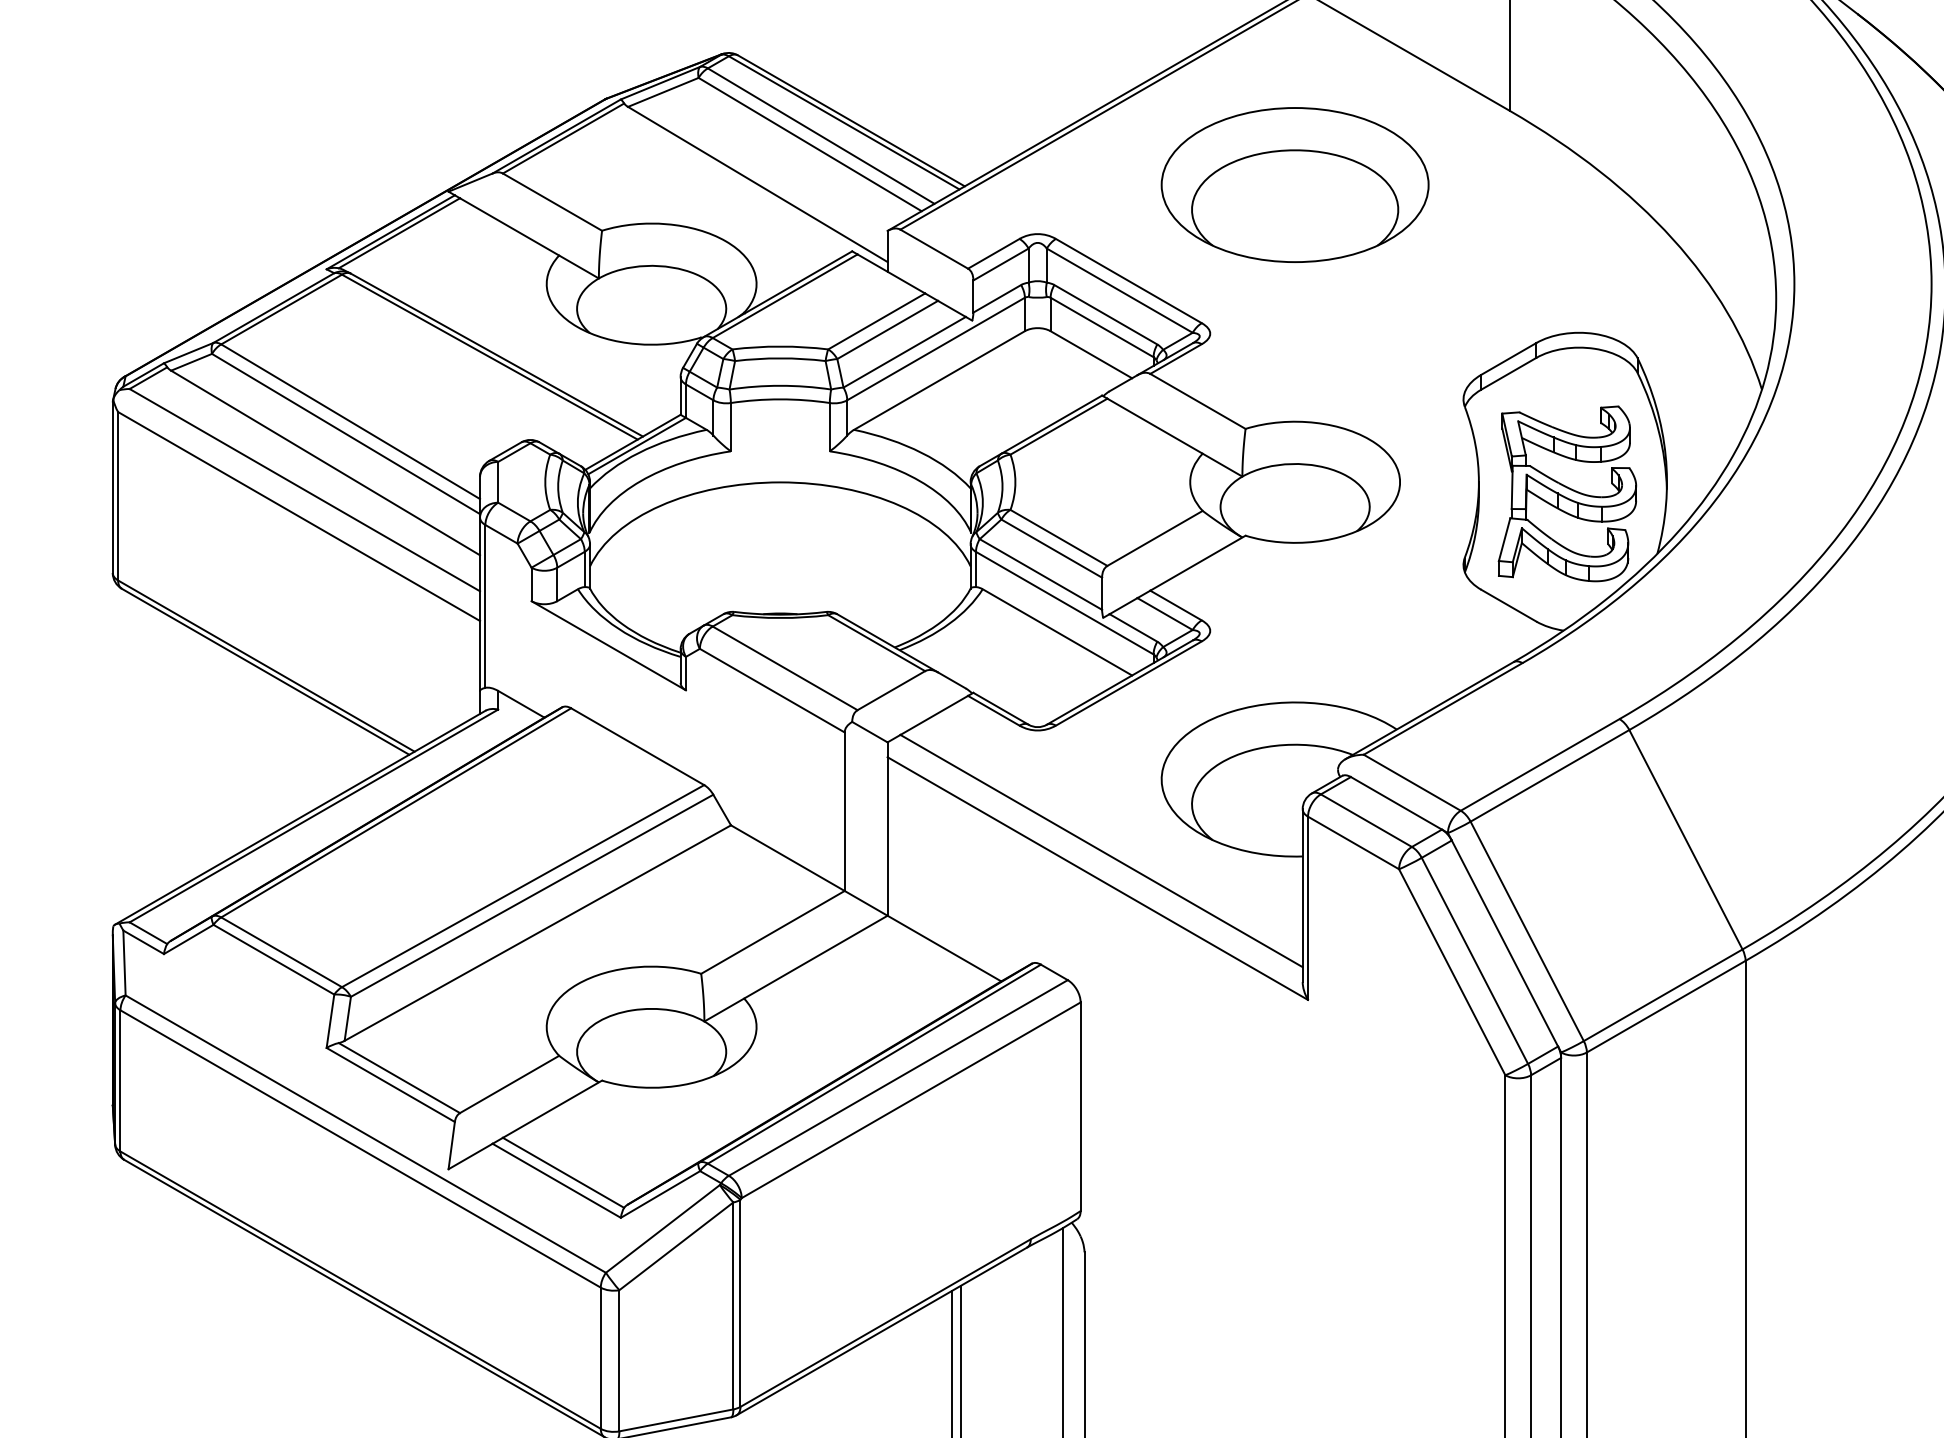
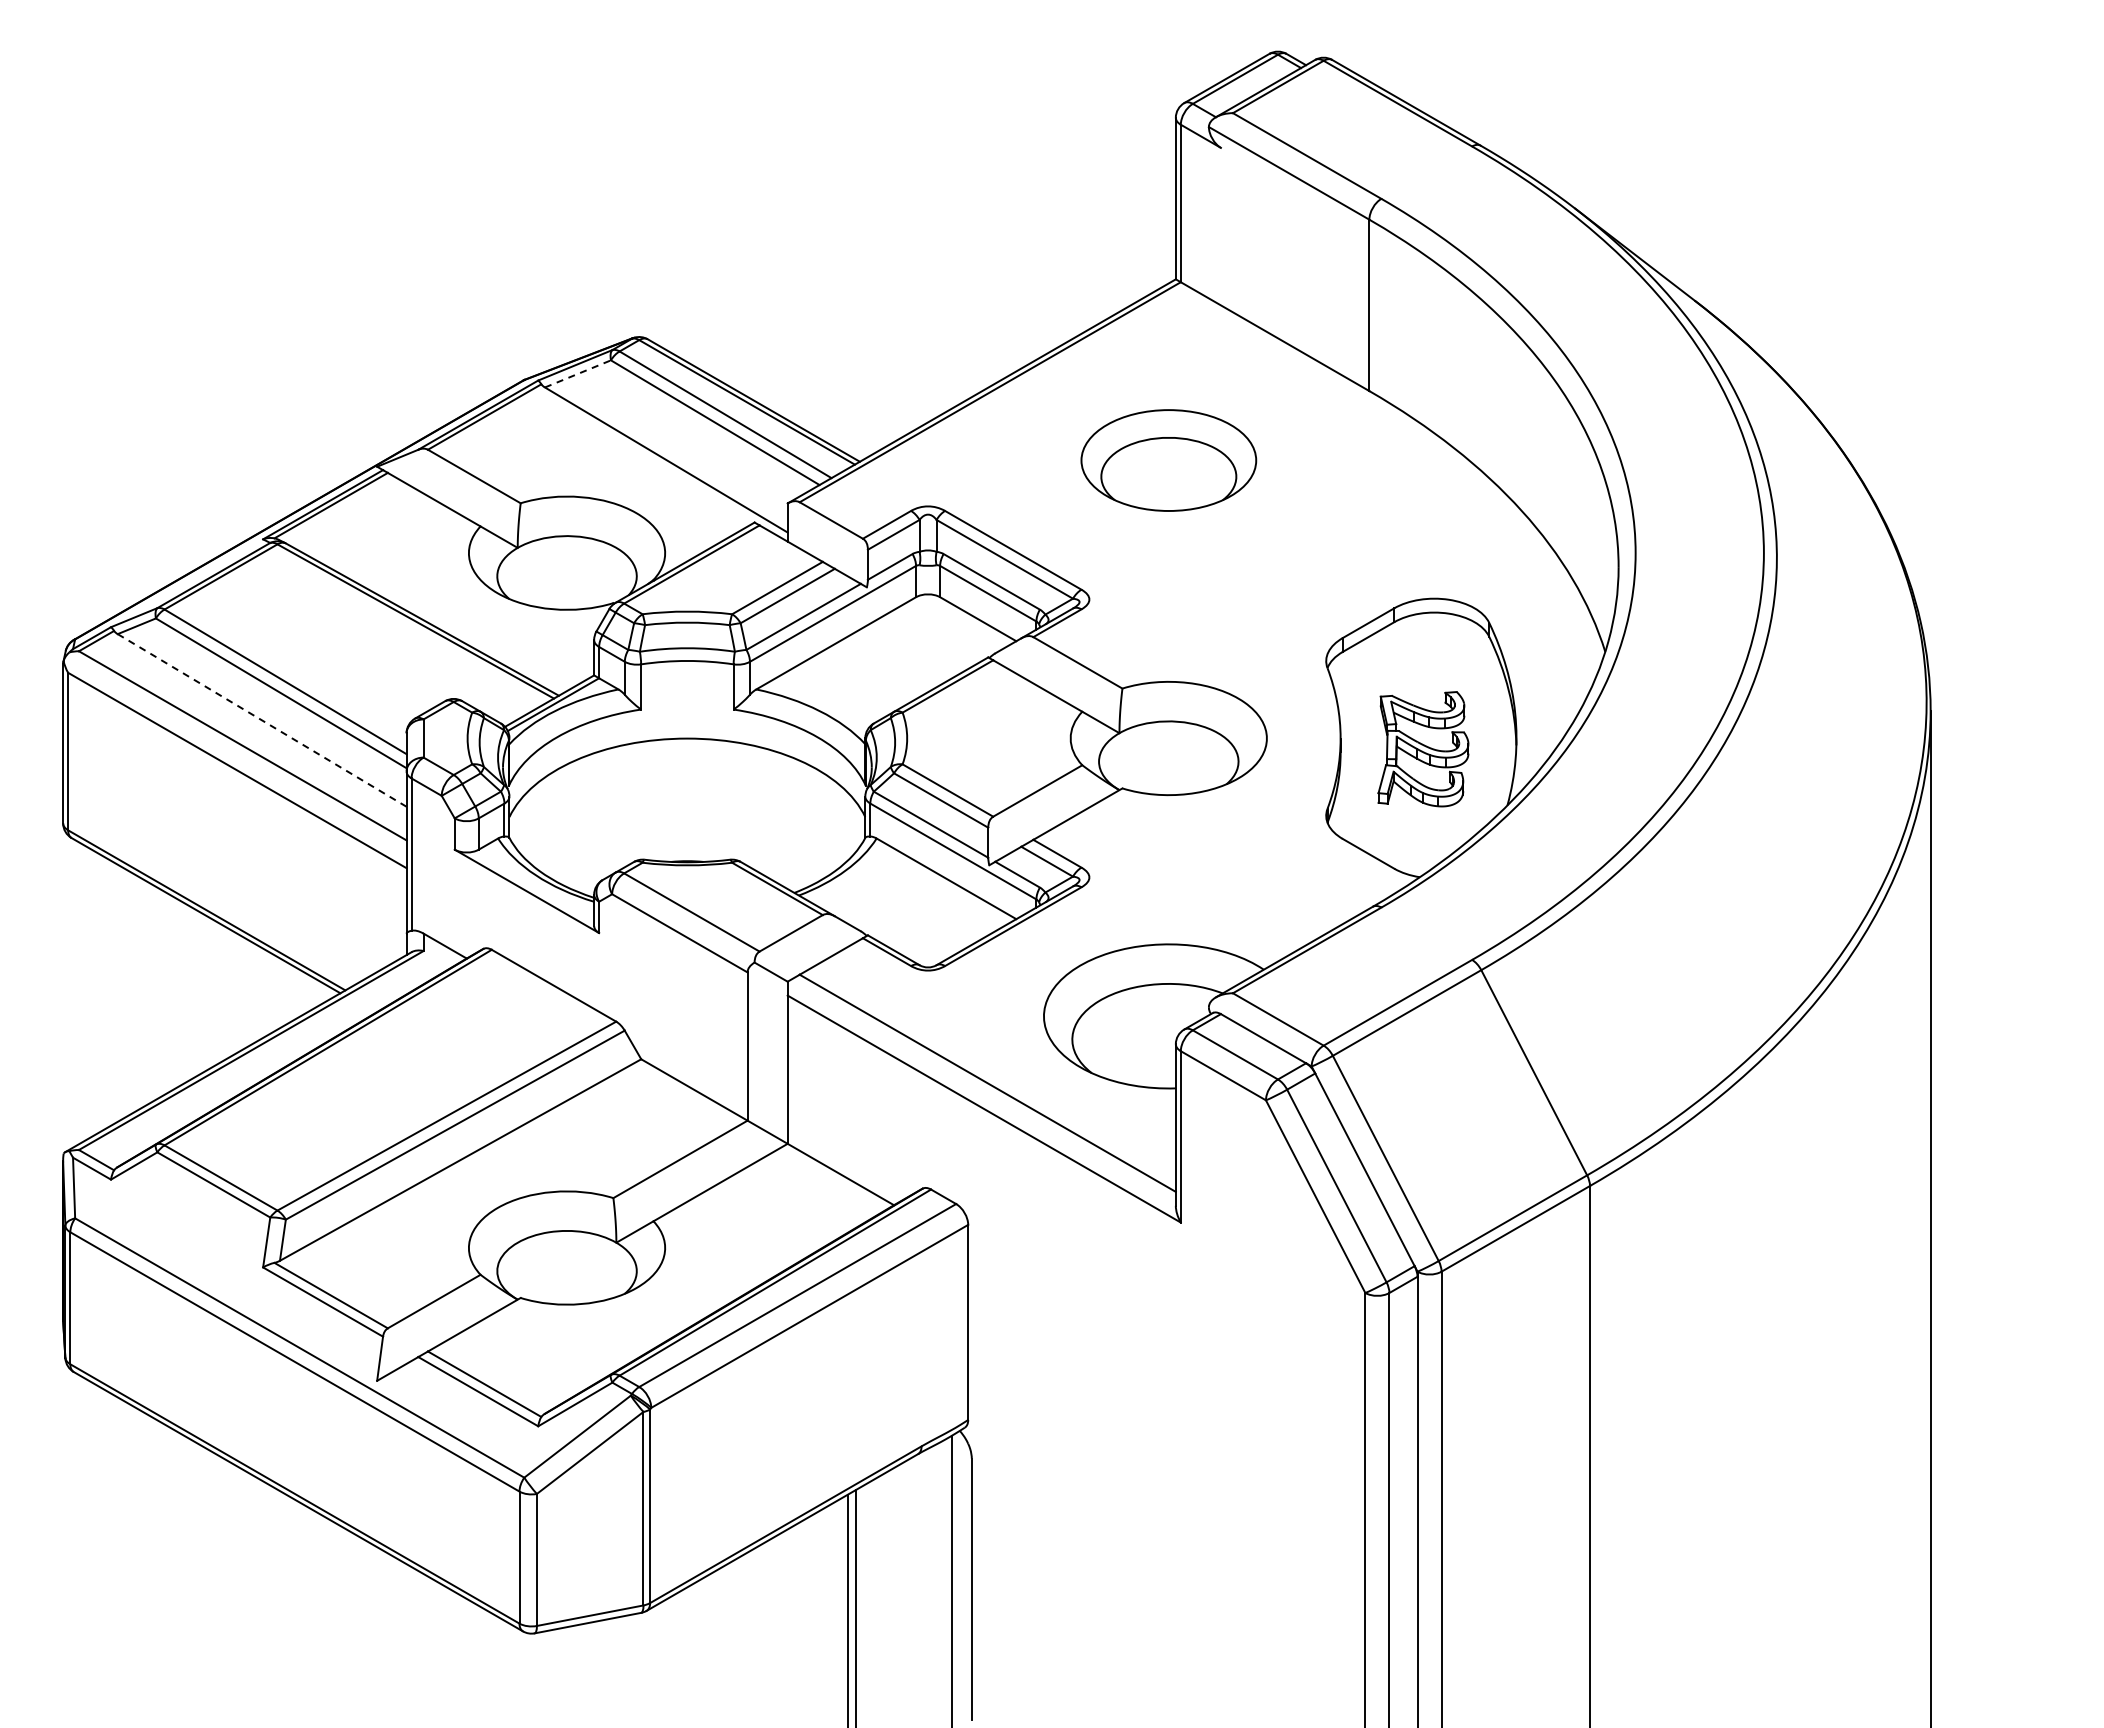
line: (662, 91) -> (577, 373), solid -> dashed
part: (1294, 185) -> (1168, 460), size x0.7
line: (325, 463) -> (262, 720), solid -> dashed
part: (1567, 492) -> (1423, 748), size x0.7

